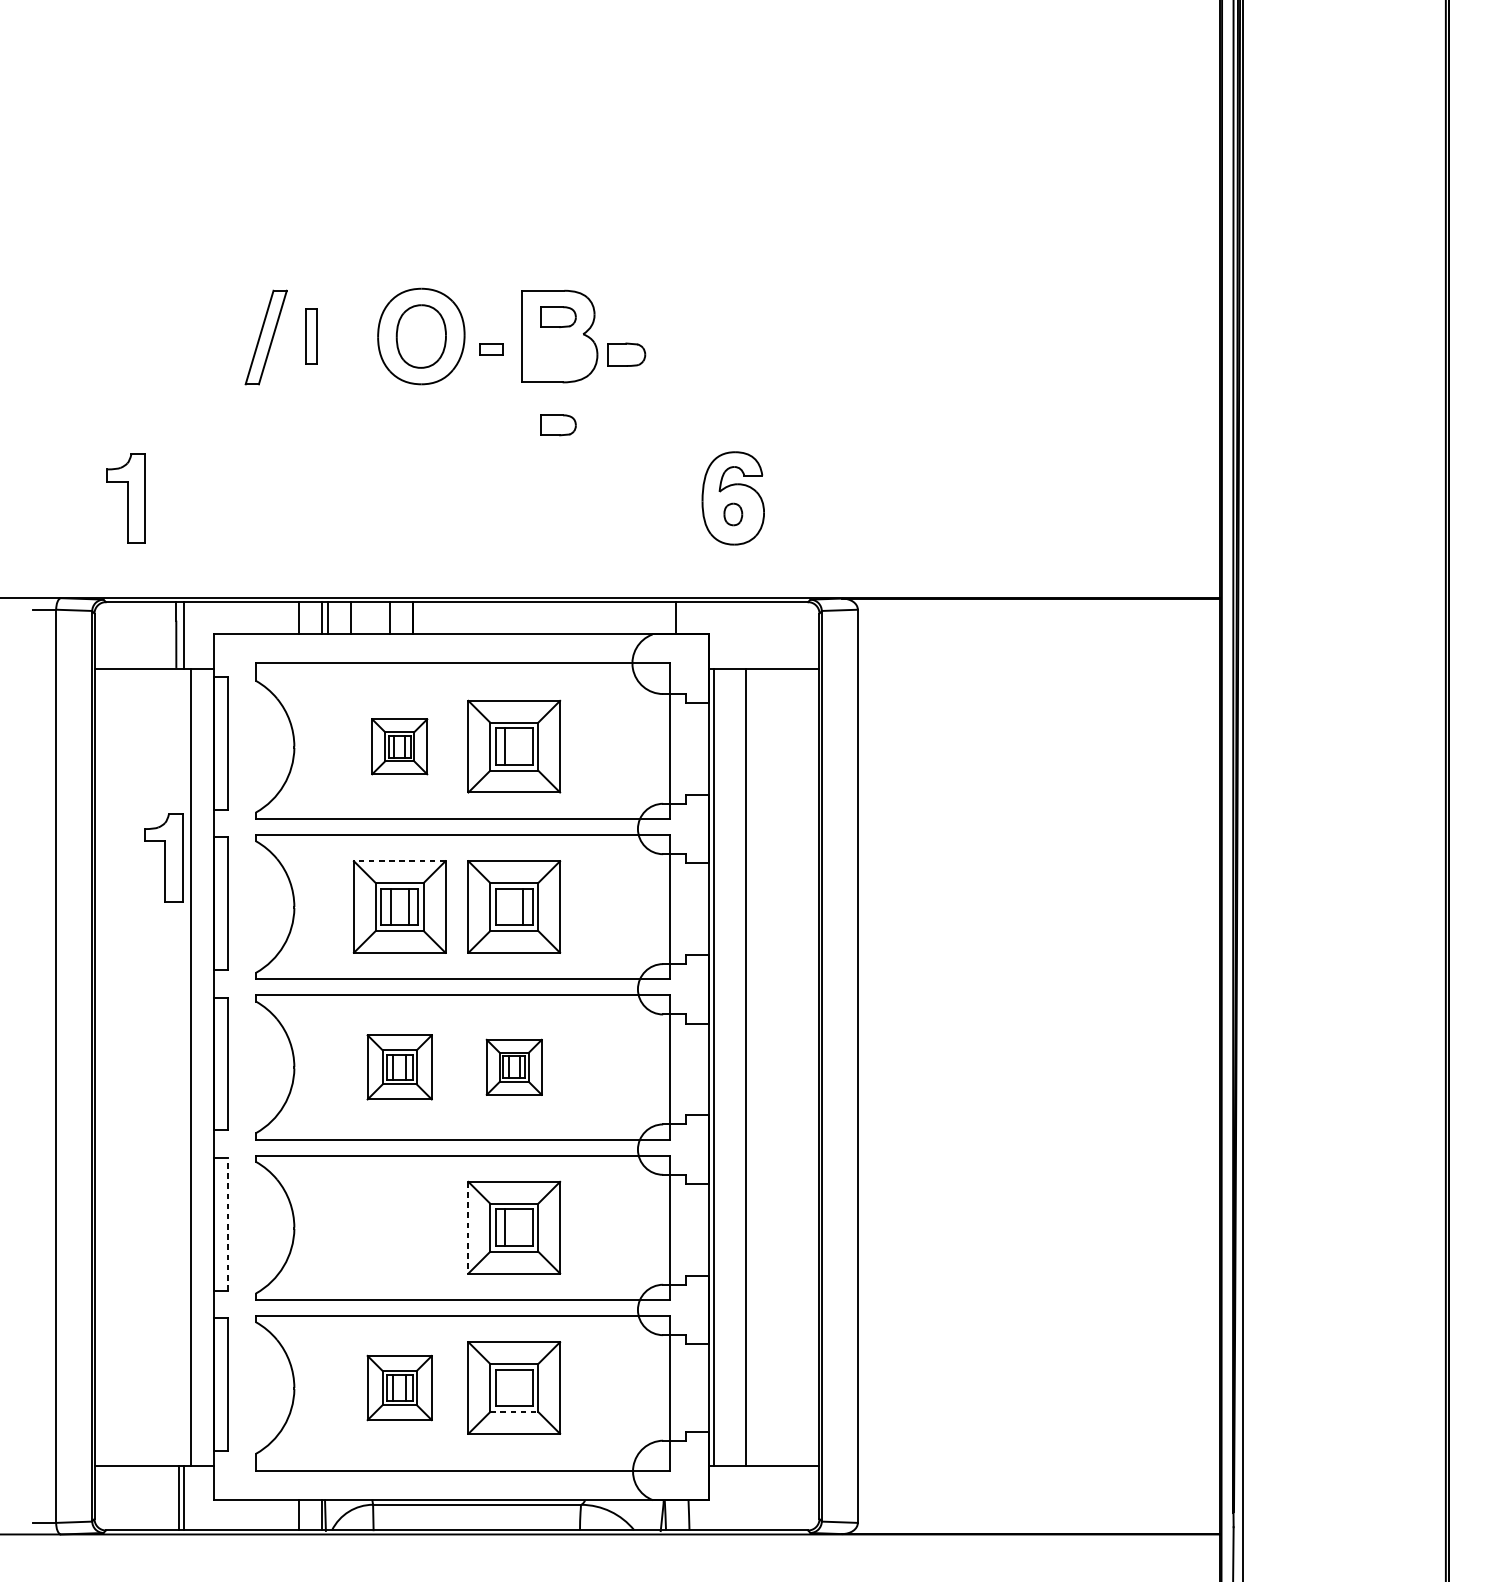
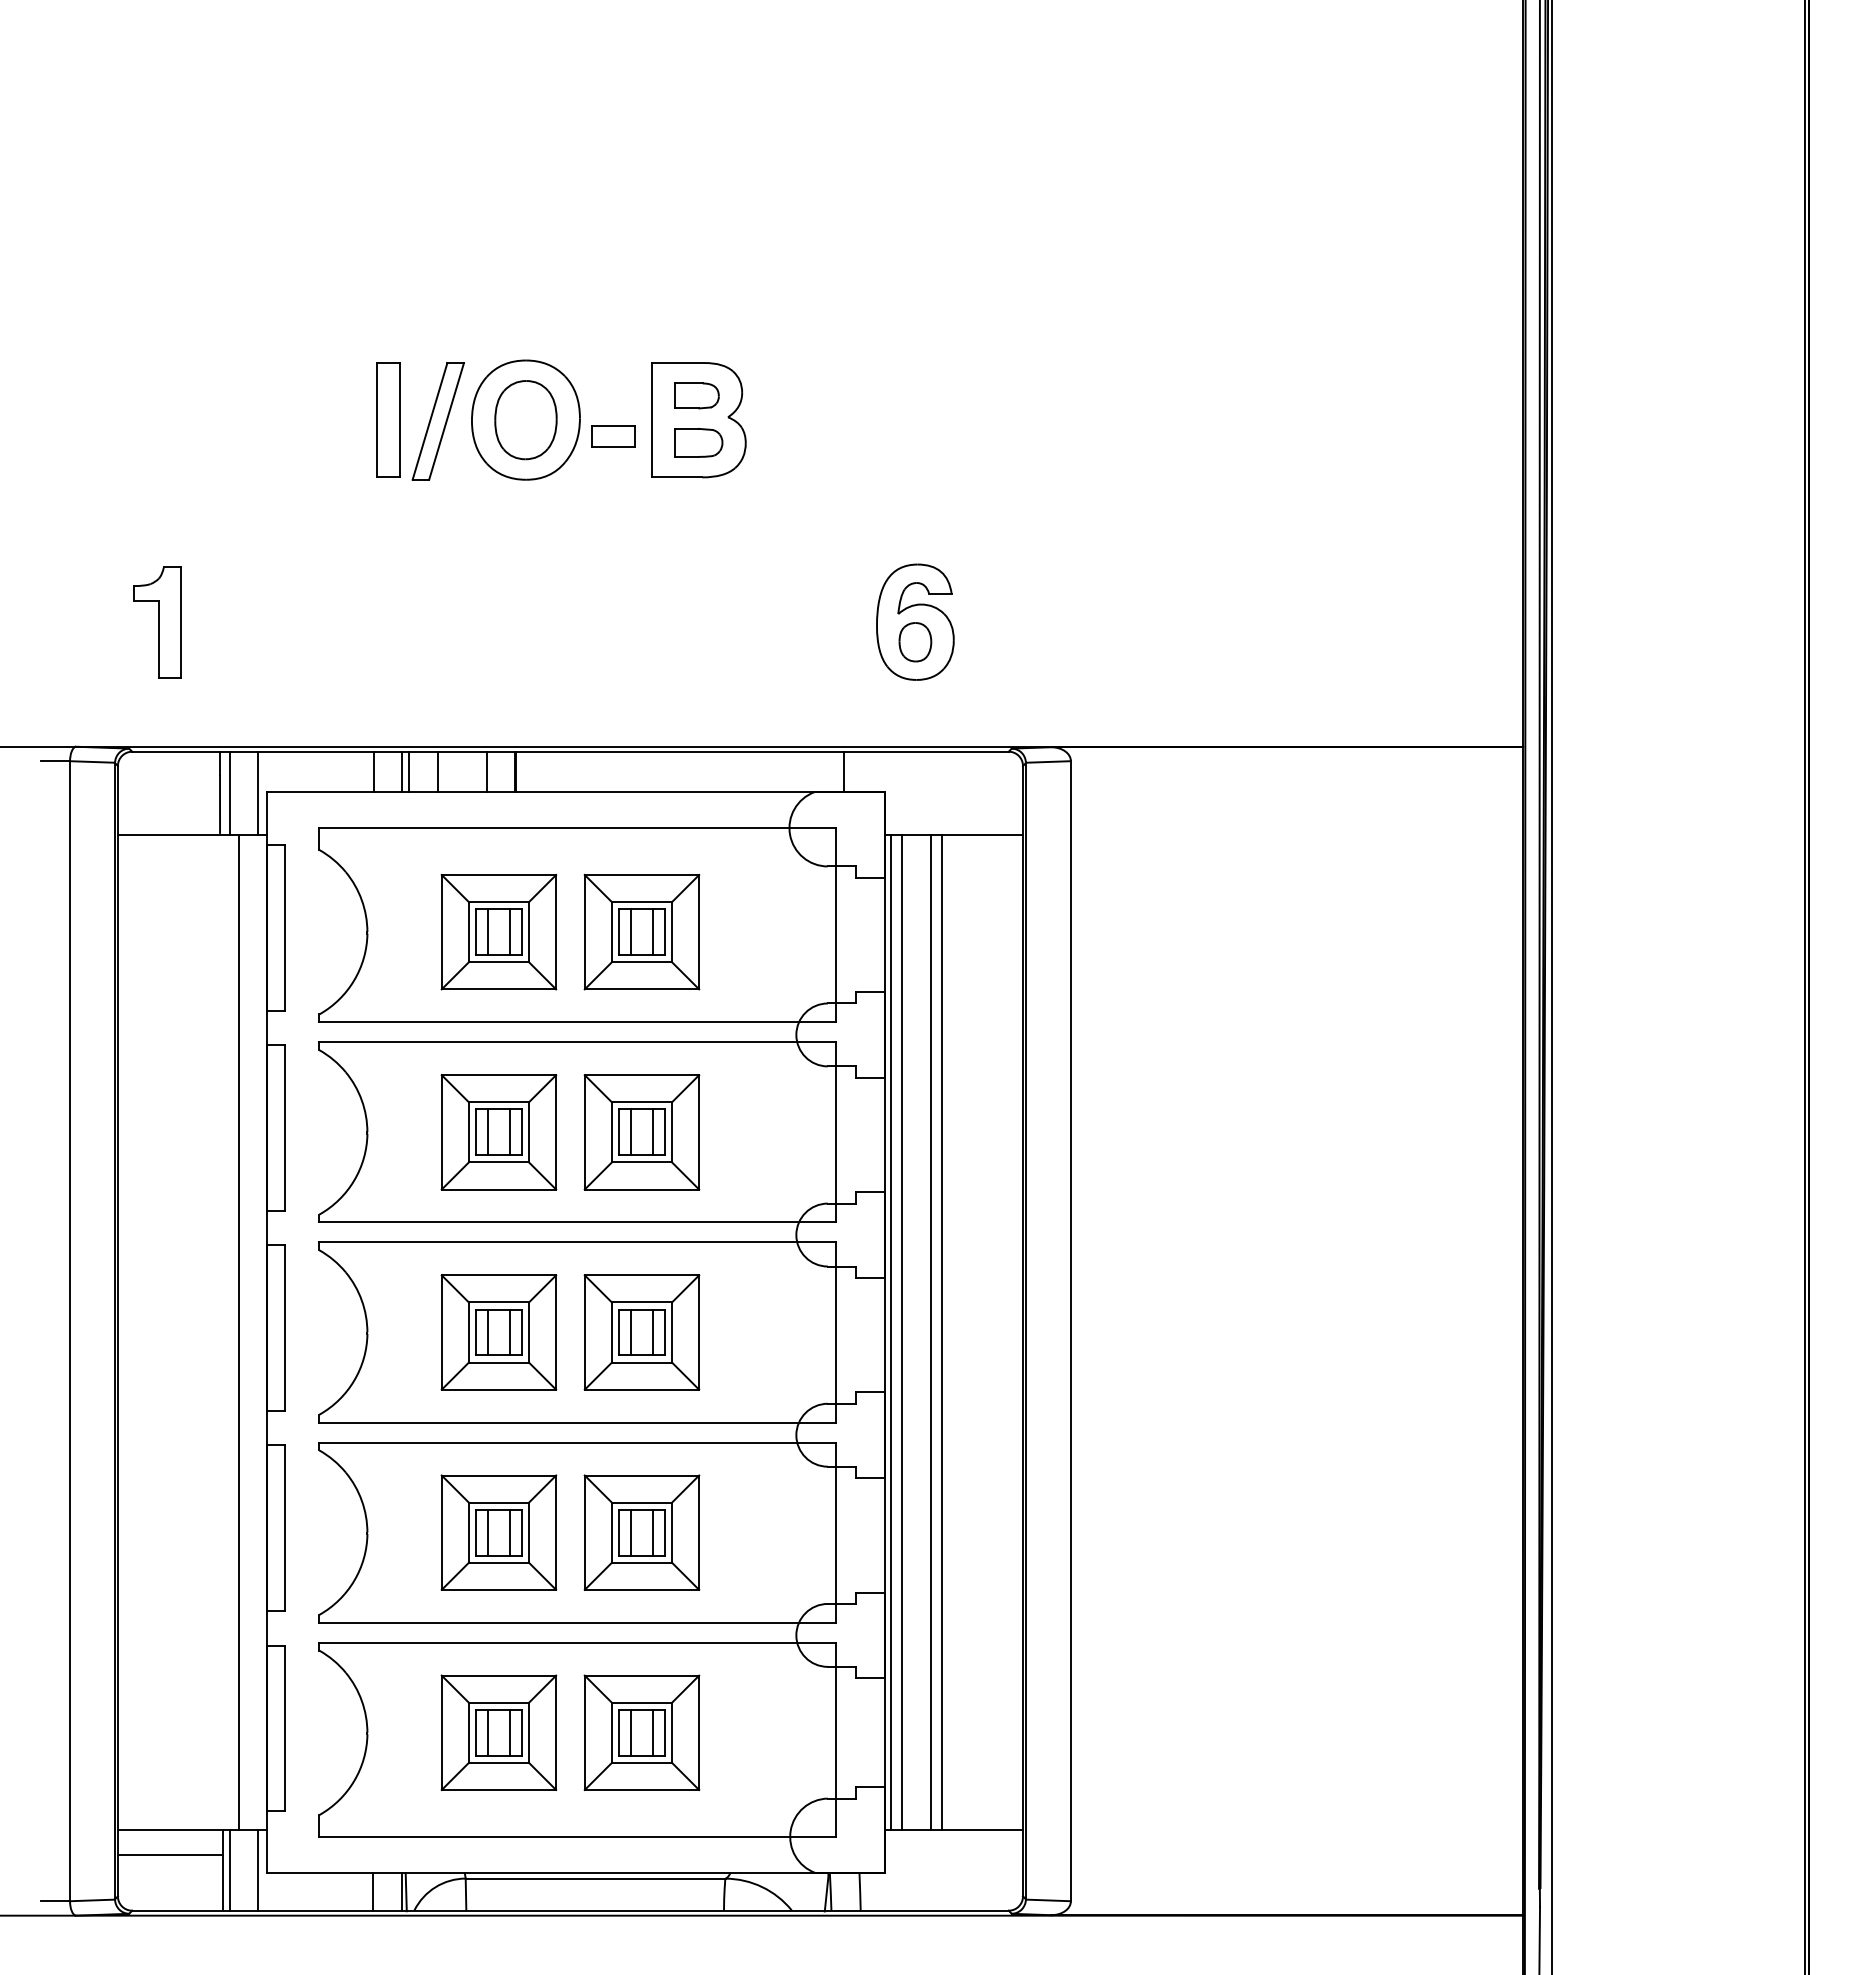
part: (311, 336) -> (388, 419), size x1.67
part: (265, 337) -> (437, 421), moved
part: (491, 349) -> (613, 436), size x1.43
part: (626, 354) -> (698, 442), moved
part: (557, 424) -> (696, 530), removed
part: (733, 514) -> (915, 642), size x1.43
line: (207, 635) -> (258, 793), added
part: (399, 746) -> (498, 932), size x1.67
line: (523, 746) -> (653, 932), added
part: (163, 858) -> (204, 1071), removed
line: (399, 861) -> (498, 1075), dashed -> solid
line: (505, 907) -> (630, 1132), added
part: (399, 1067) -> (498, 1332), size x1.43
part: (513, 1067) -> (641, 1332), size x1.67
line: (722, 1067) -> (902, 1332), added
line: (755, 1067) -> (942, 1332), added
line: (227, 1224) -> (284, 1528), dashed -> solid
part: (399, 1227) -> (498, 1532), added
line: (523, 1227) -> (653, 1532), added
line: (468, 1228) -> (584, 1533), dashed -> solid
part: (399, 1387) -> (498, 1732), size x1.43
line: (505, 1387) -> (630, 1732), added
line: (523, 1387) -> (653, 1732), added
line: (514, 1411) -> (642, 1762), dashed -> solid
line: (135, 1485) -> (169, 1854), added
line: (207, 1498) -> (258, 1870), added

